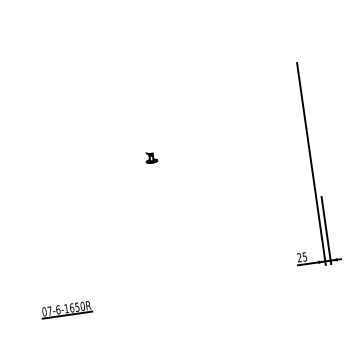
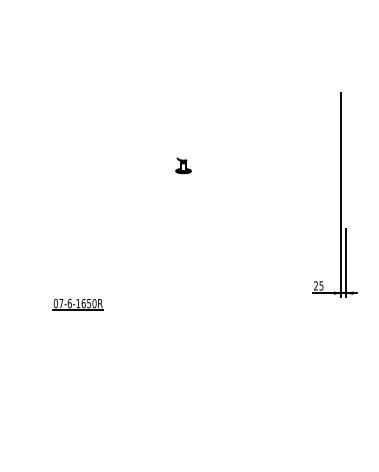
part: (151, 157) -> (183, 165), size x1.4

